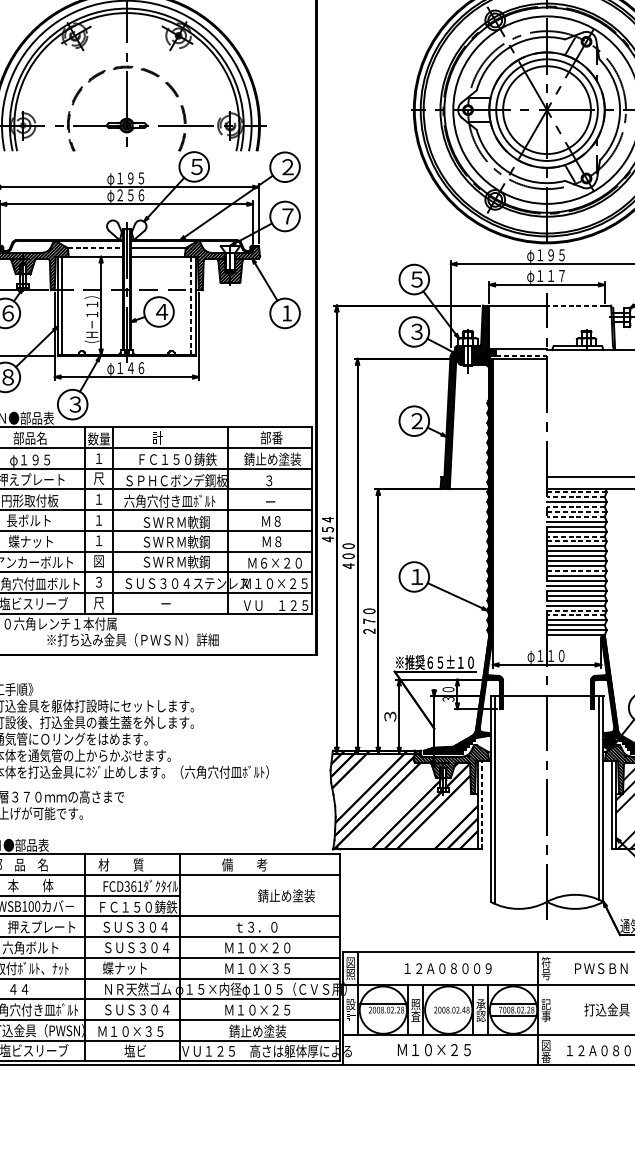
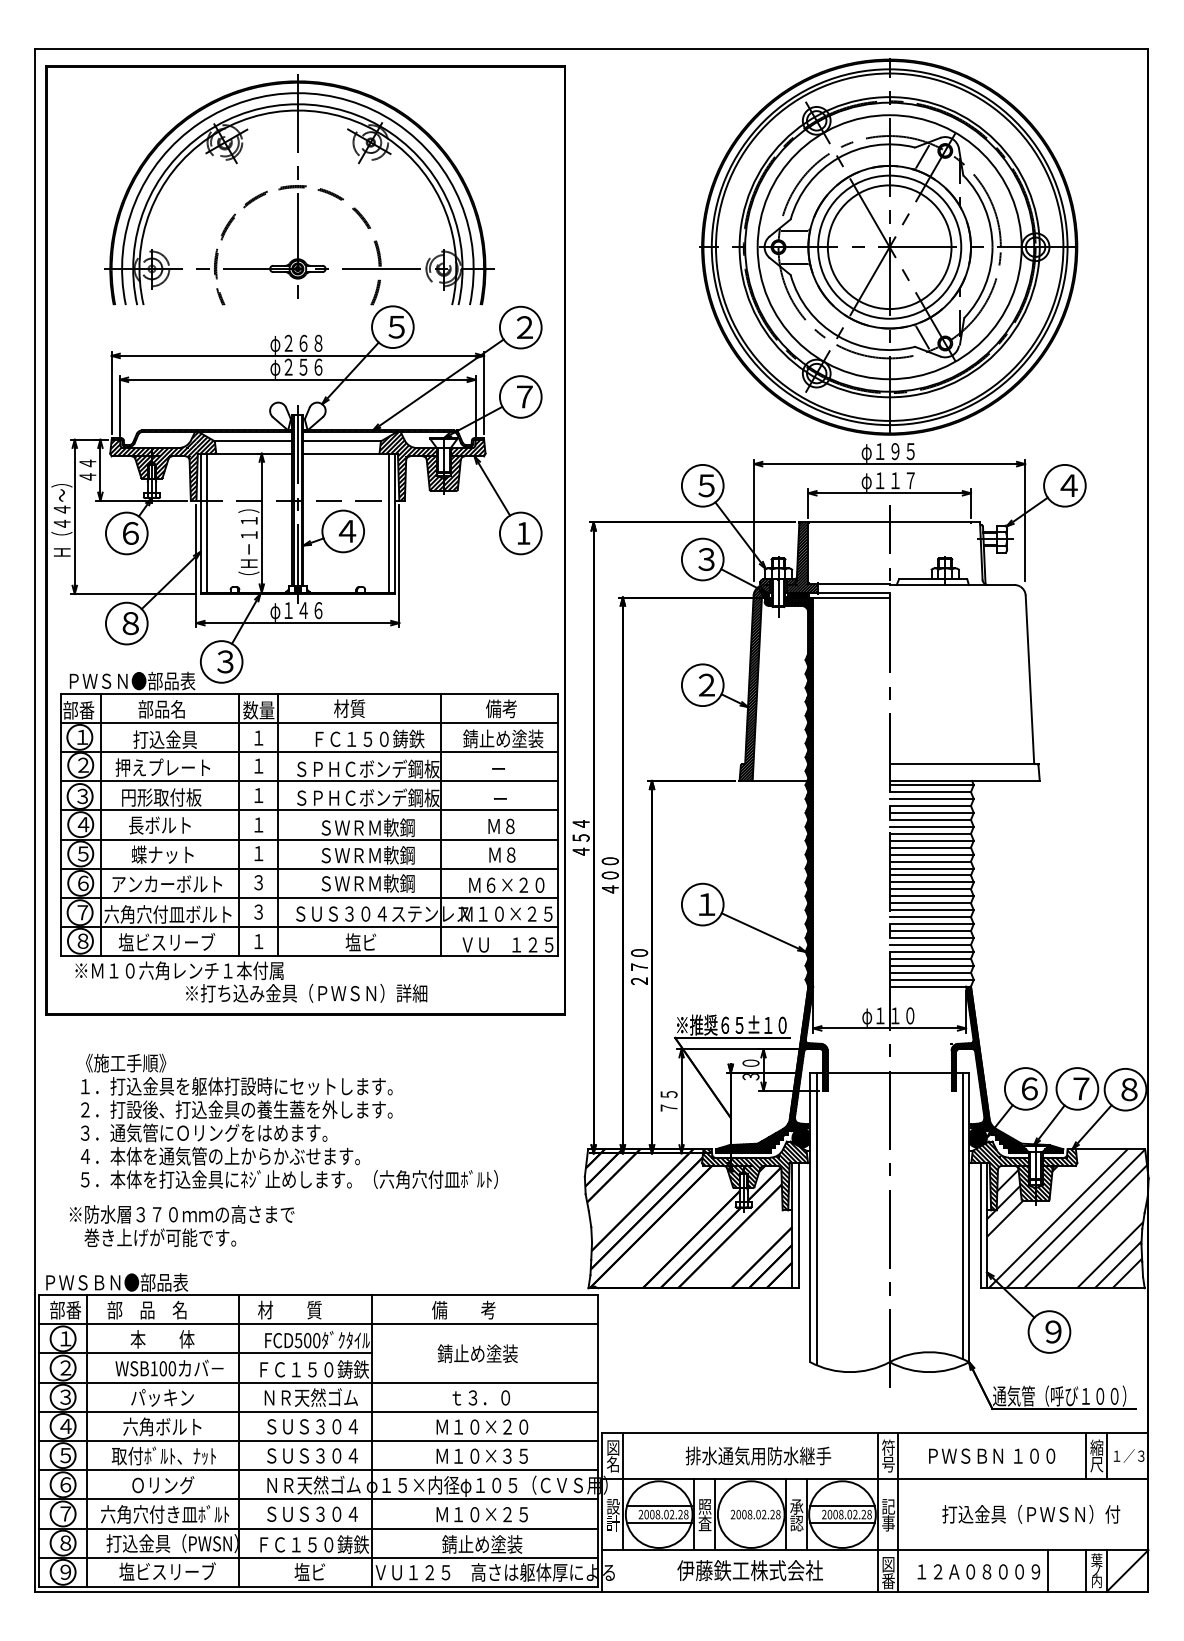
text: (130, 177) -> (303, 342), φ１９５ -> φ２６８
line: (95, 248) -> (253, 441), dashed -> solid
line: (576, 305) -> (930, 522), dashed -> solid
line: (191, 306) -> (388, 523), dashed -> solid
line: (521, 356) -> (853, 593), dashed -> solid
text: (163, 437) -> (349, 708), 計 -> 材質
text: (271, 437) -> (501, 708), 部番 -> 備考
text: (32, 460) -> (164, 740), φ１９５ -> 打込金具
text: (98, 478) -> (258, 765), 尺 -> １
text: (269, 480) -> (498, 768), ３ -> ー
line: (576, 492) -> (931, 785), dashed -> solid
line: (576, 497) -> (930, 792), dashed -> solid
text: (175, 500) -> (366, 797), 六角穴付き皿ﾎﾞﾙﾄ -> ＳＰＨＣボンデ鋼板
line: (576, 506) -> (930, 805), dashed -> solid
line: (576, 511) -> (931, 812), dashed -> solid
line: (576, 516) -> (930, 819), dashed -> solid
line: (576, 536) -> (930, 847), dashed -> solid
line: (576, 541) -> (931, 854), dashed -> solid
text: (98, 561) -> (258, 882), 図 -> ３
line: (576, 571) -> (931, 896), dashed -> solid
text: (98, 603) -> (258, 941), 尺 -> １
text: (171, 603) -> (360, 942), ー -> 塩ビ
line: (576, 610) -> (931, 951), dashed -> solid
line: (576, 615) -> (930, 958), dashed -> solid
text: (389, 716) -> (668, 1101), ３ -> ７５
fill: (483, 743) -> (800, 1138), added
line: (482, 804) -> (798, 1225), dashed -> solid
text: (133, 886) -> (307, 1340), FCD361 -> FCD500
text: (286, 895) -> (477, 1353), moved
text: (41, 926) -> (177, 1397), 押えプレート -> パッキン
text: (135, 926) -> (310, 1397), ＳＵＳ３０４ -> ＮＲ天然ゴム
text: (135, 968) -> (310, 1455), 蝶ナット -> ＳＵＳ３０４
text: (453, 968) -> (758, 1455), １２Ａ０８００９ -> 排水通気用防水継手
text: (350, 974) -> (613, 1464), 照 -> 名
text: (31, 989) -> (163, 1485), ４４ -> Ｏリング
line: (553, 1008) -> (898, 1512), added
text: (463, 1010) -> (772, 1514), 2008.02.48 -> 2008.02.28
text: (500, 1010) -> (824, 1514), 7008.02.28 -> 2008.02.28
line: (382, 1015) -> (658, 1522), added
text: (137, 1031) -> (313, 1544), Ｍ１０×３５ -> ＦＣ１５０鋳鉄
text: (447, 1049) -> (749, 1570), Ｍ１０×２５ -> 伊藤鉄工株式会社

